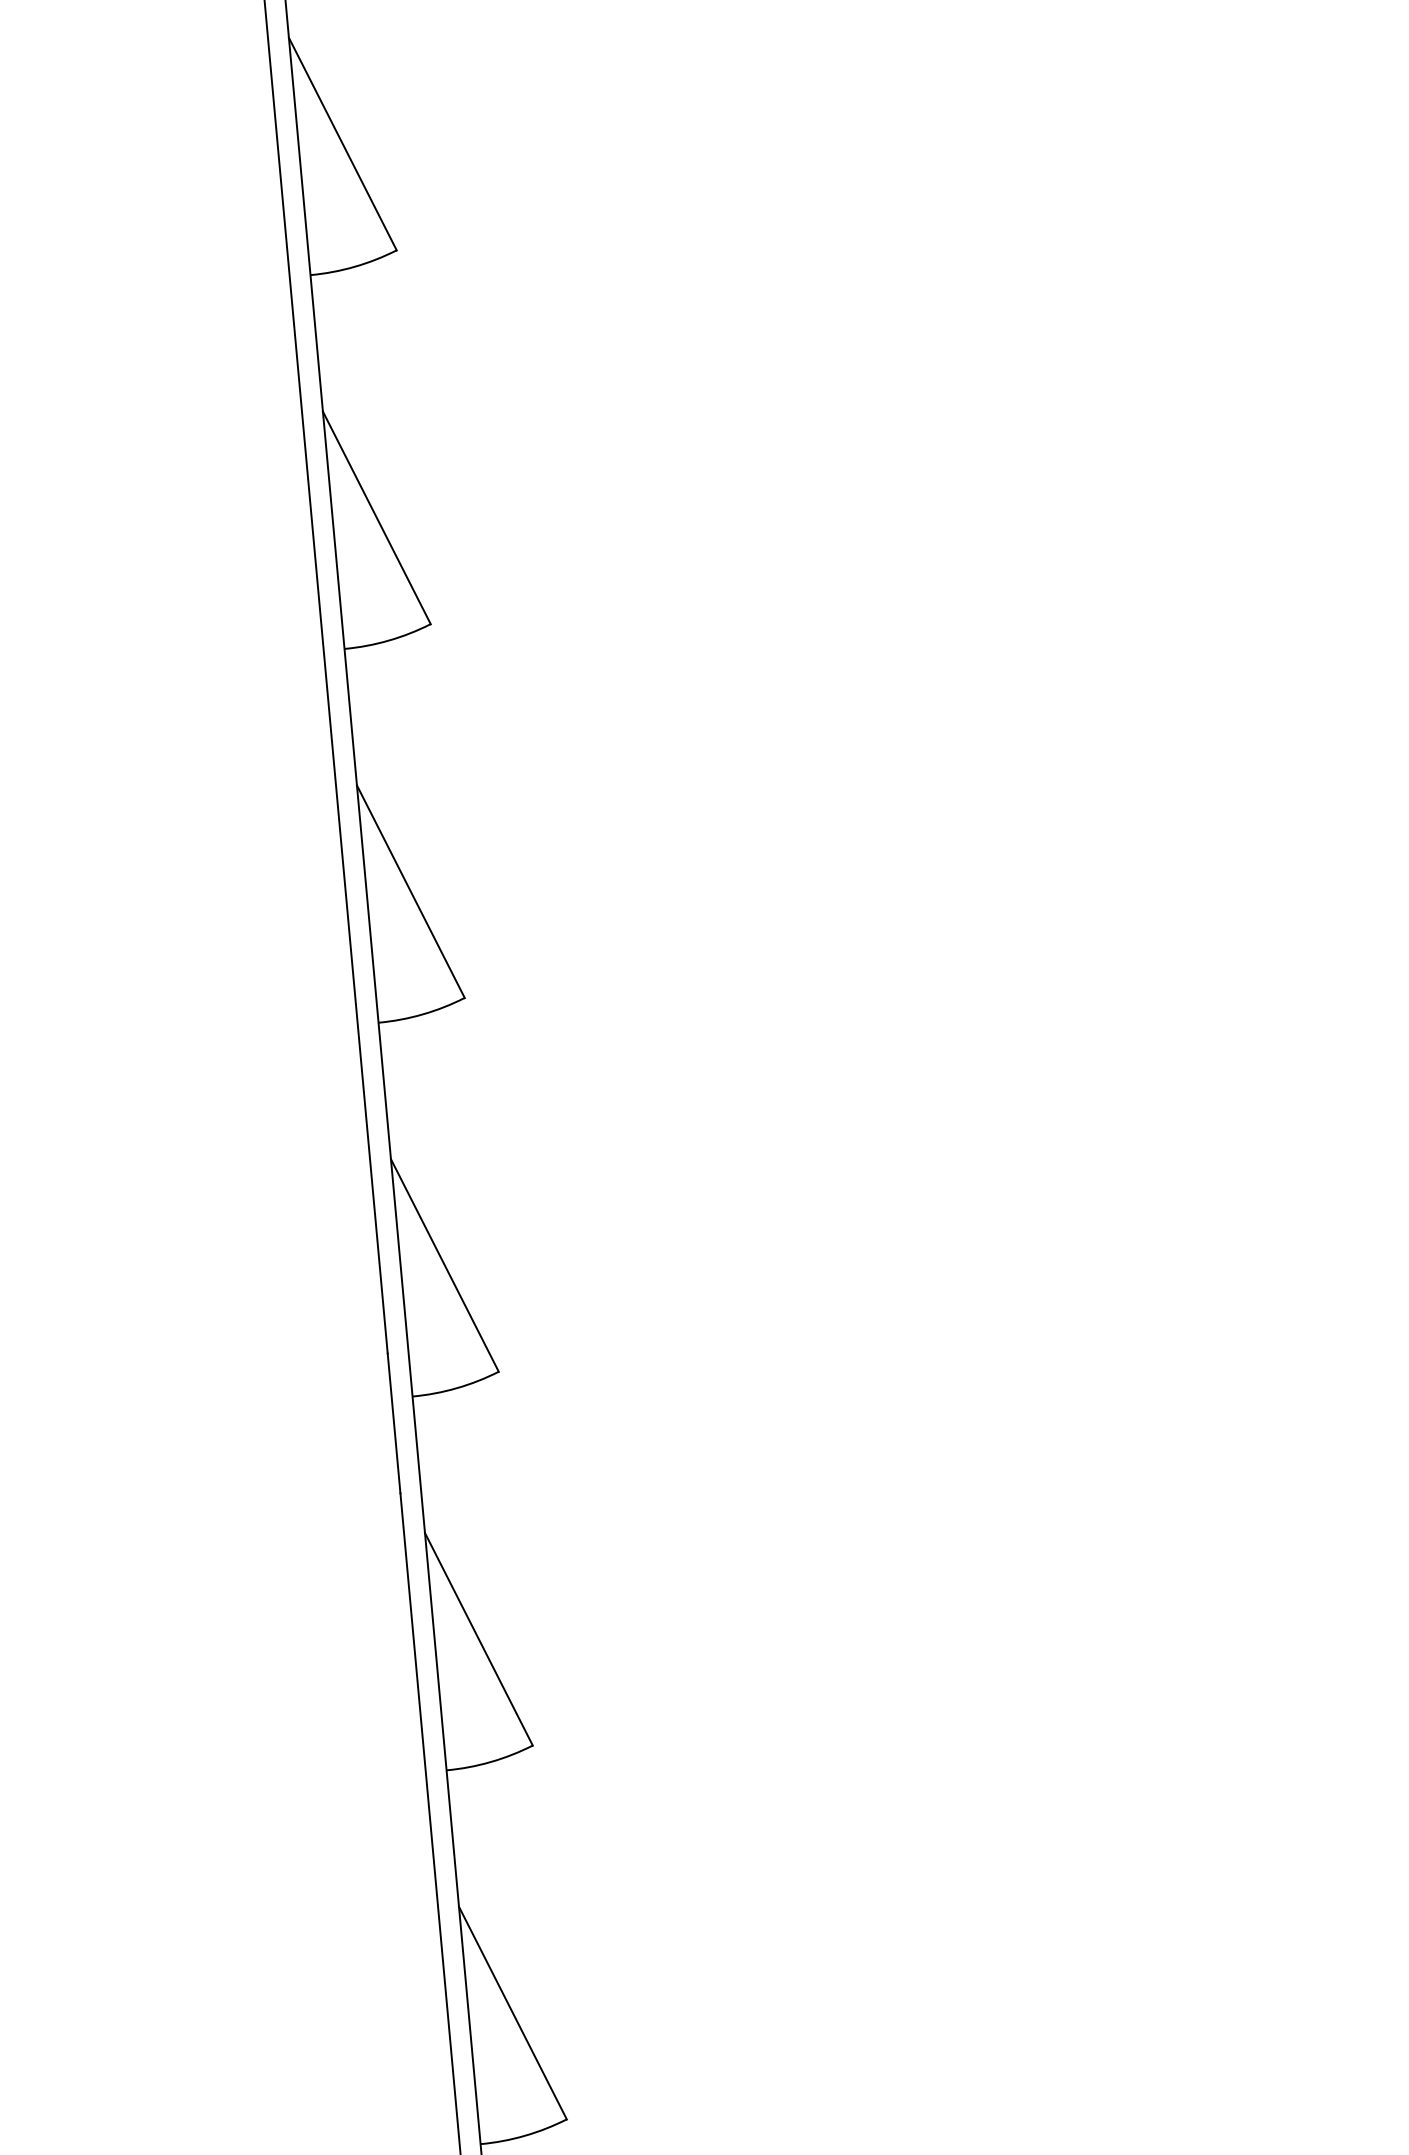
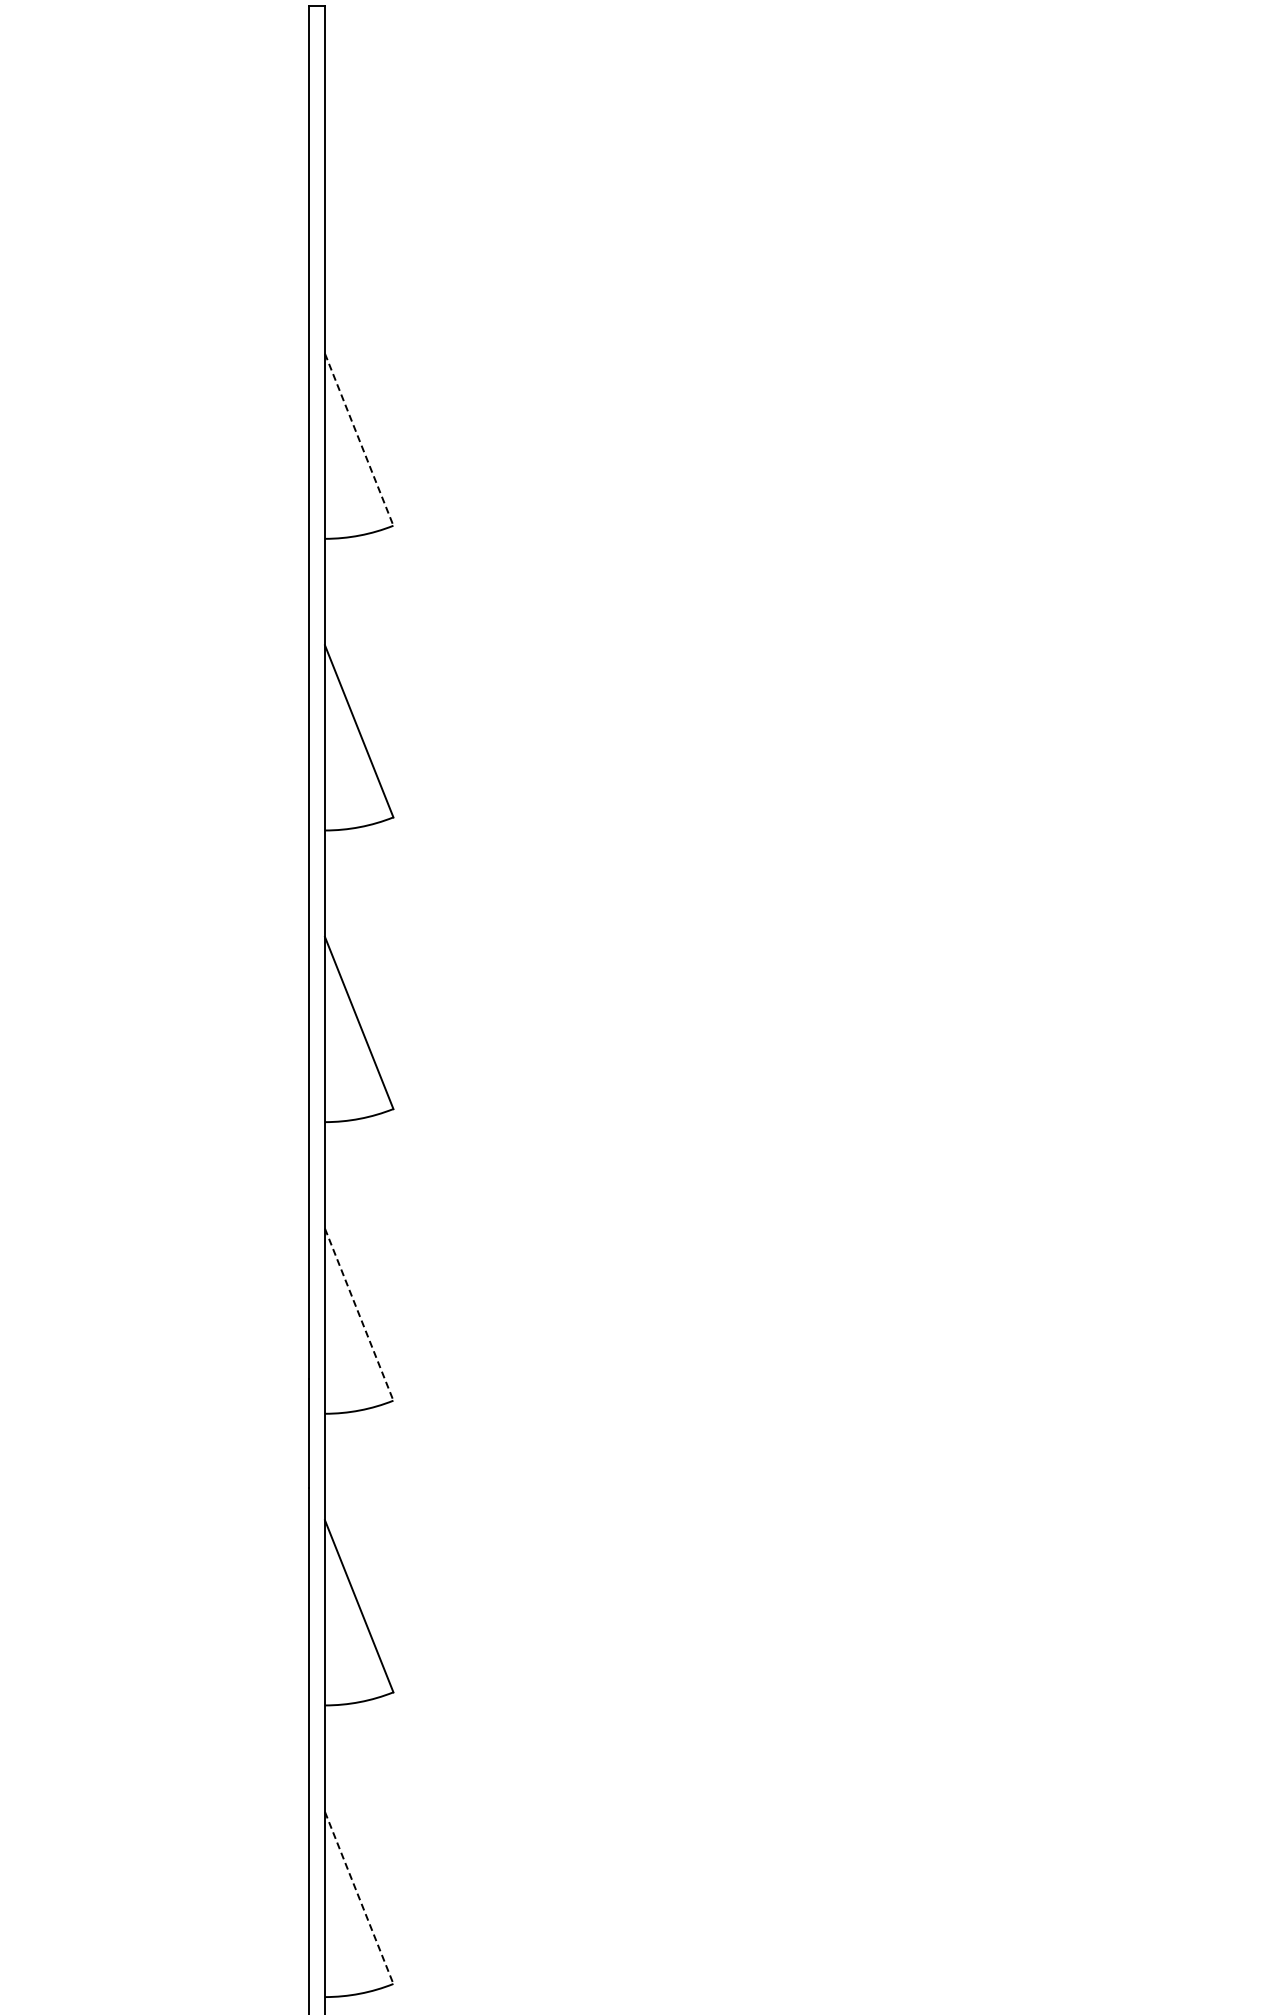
line: (343, 143) -> (359, 439), solid -> dashed
line: (445, 1265) -> (359, 1314), solid -> dashed
line: (513, 2013) -> (359, 1898), solid -> dashed

